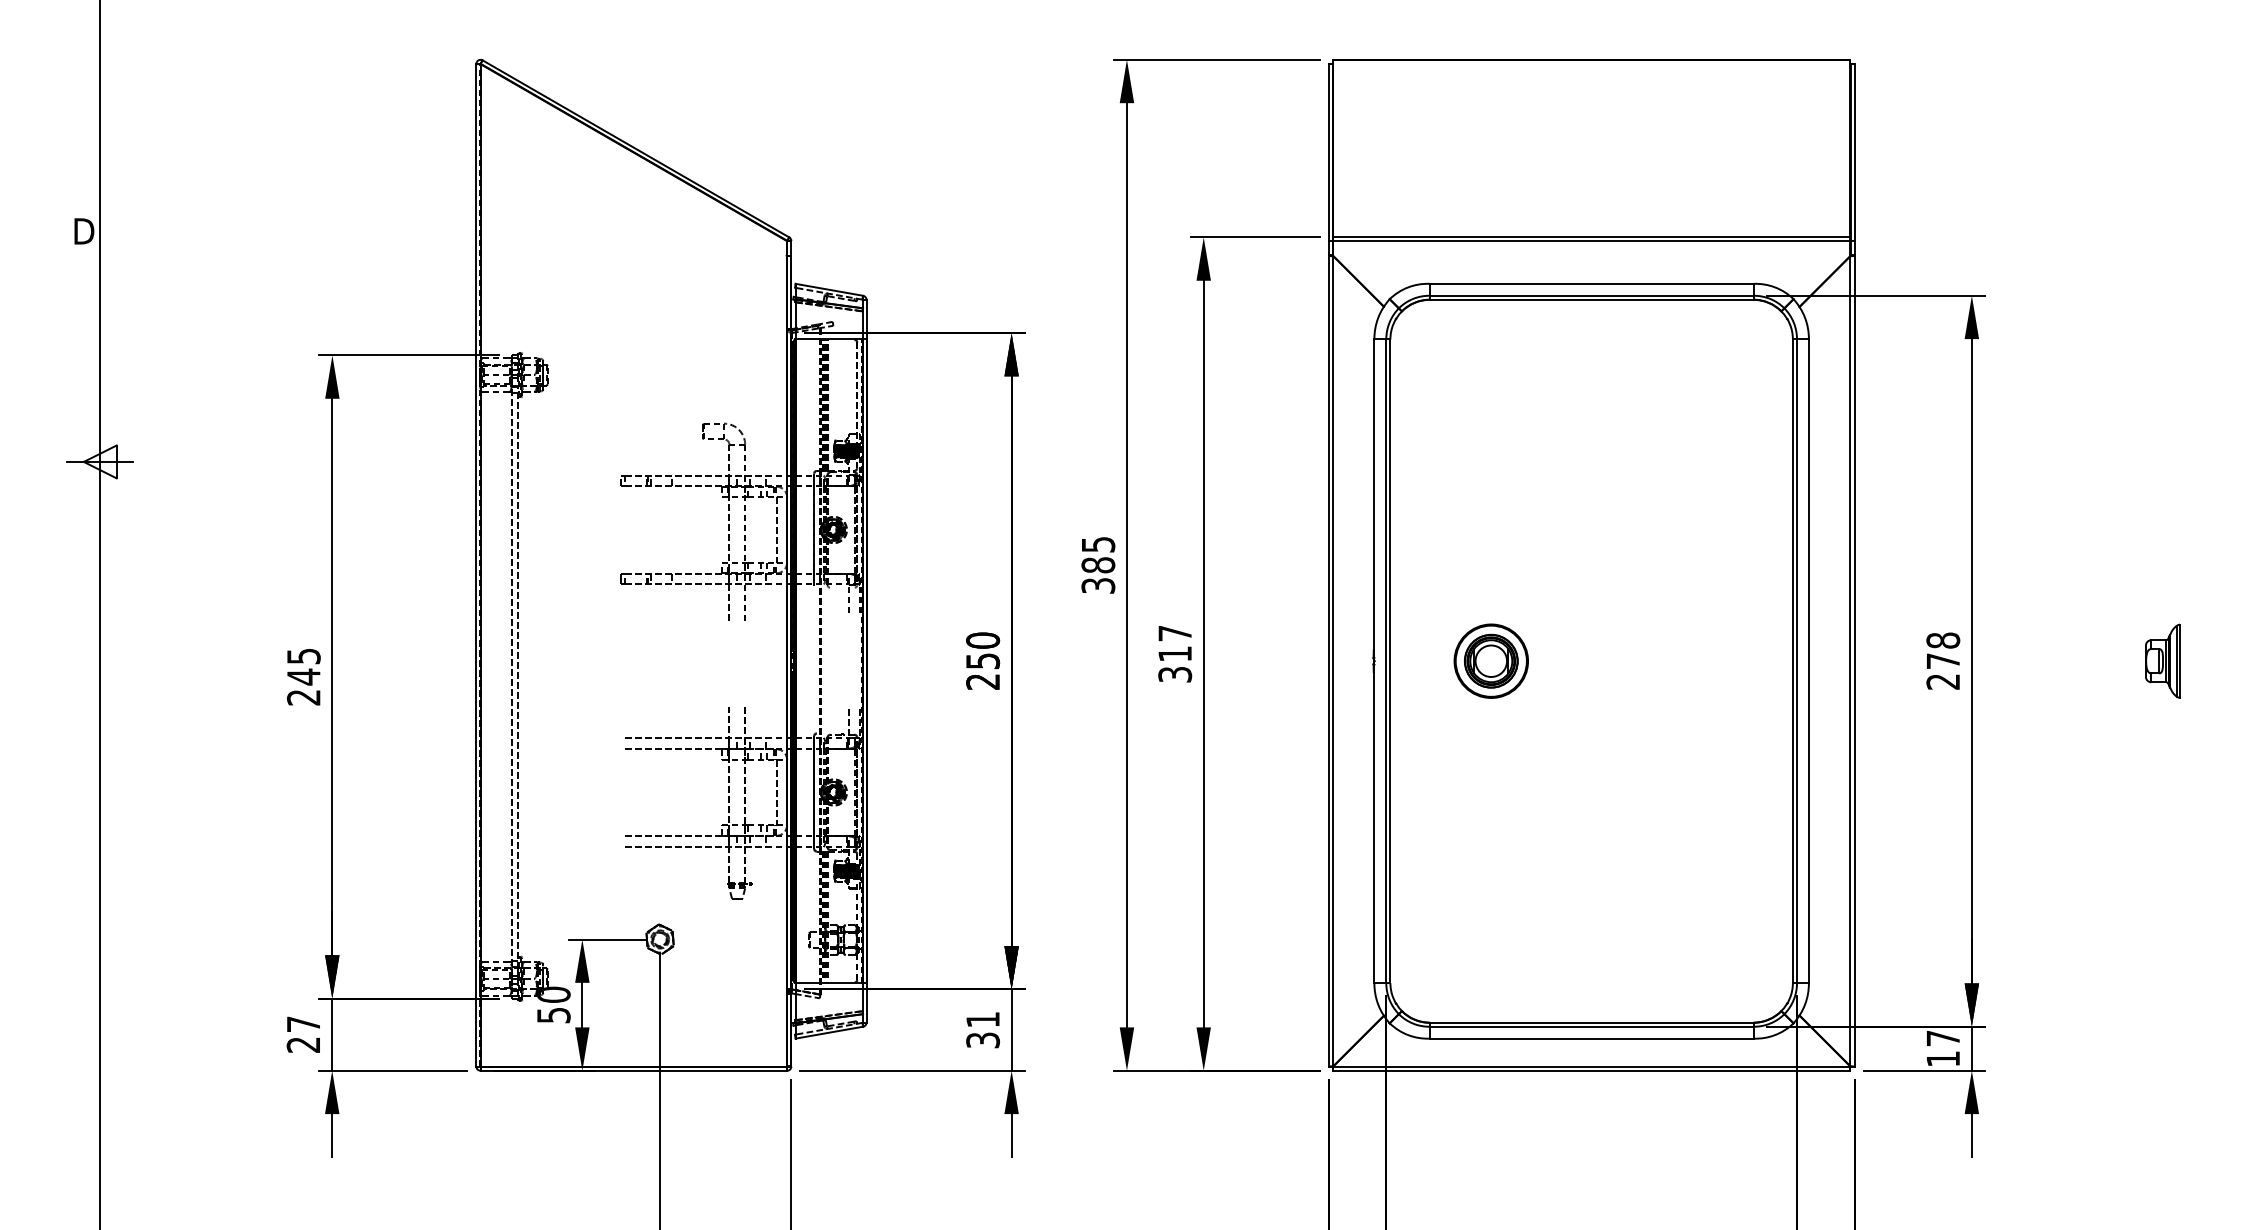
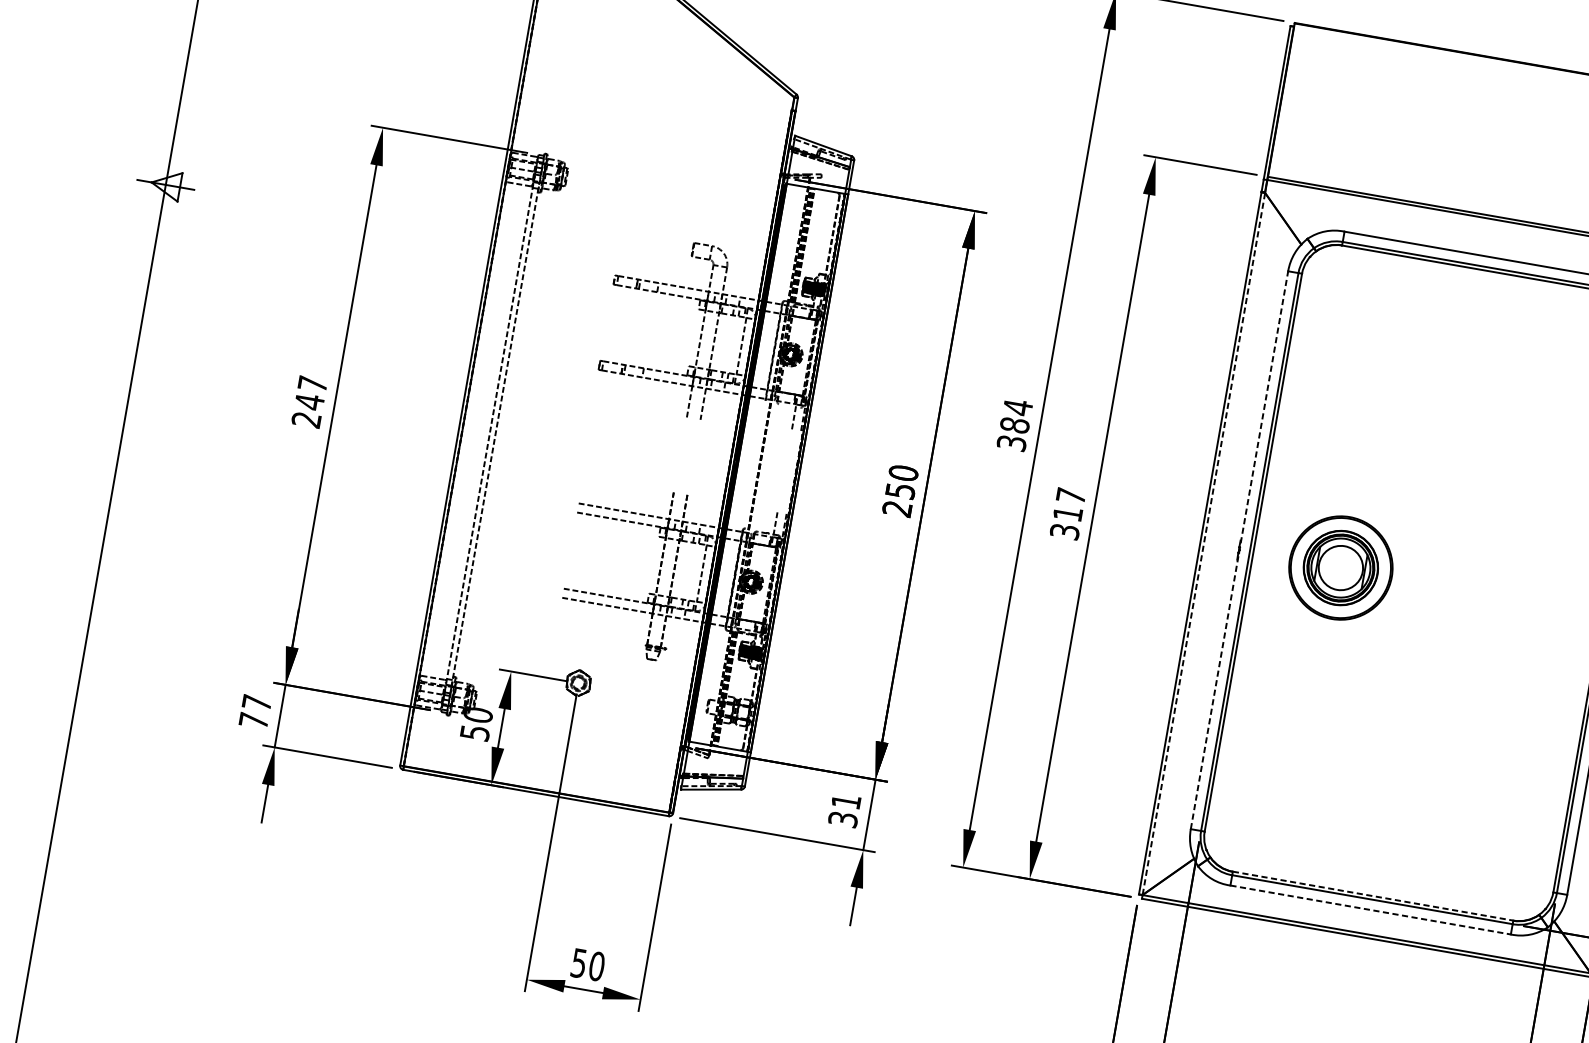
text: (1098, 544) -> (1018, 407), 385 -> 384
text: (303, 656) -> (312, 384), 245 -> 247
line: (1333, 660) -> (1204, 543), solid -> dashed
part: (1490, 660) -> (1340, 567), size x1.6
line: (1374, 661) -> (1239, 550), solid -> dashed
line: (1591, 1022) -> (1372, 896), solid -> dashed
line: (1591, 1038) -> (1370, 909), solid -> dashed
text: (302, 1044) -> (252, 720), 27 -> 77

